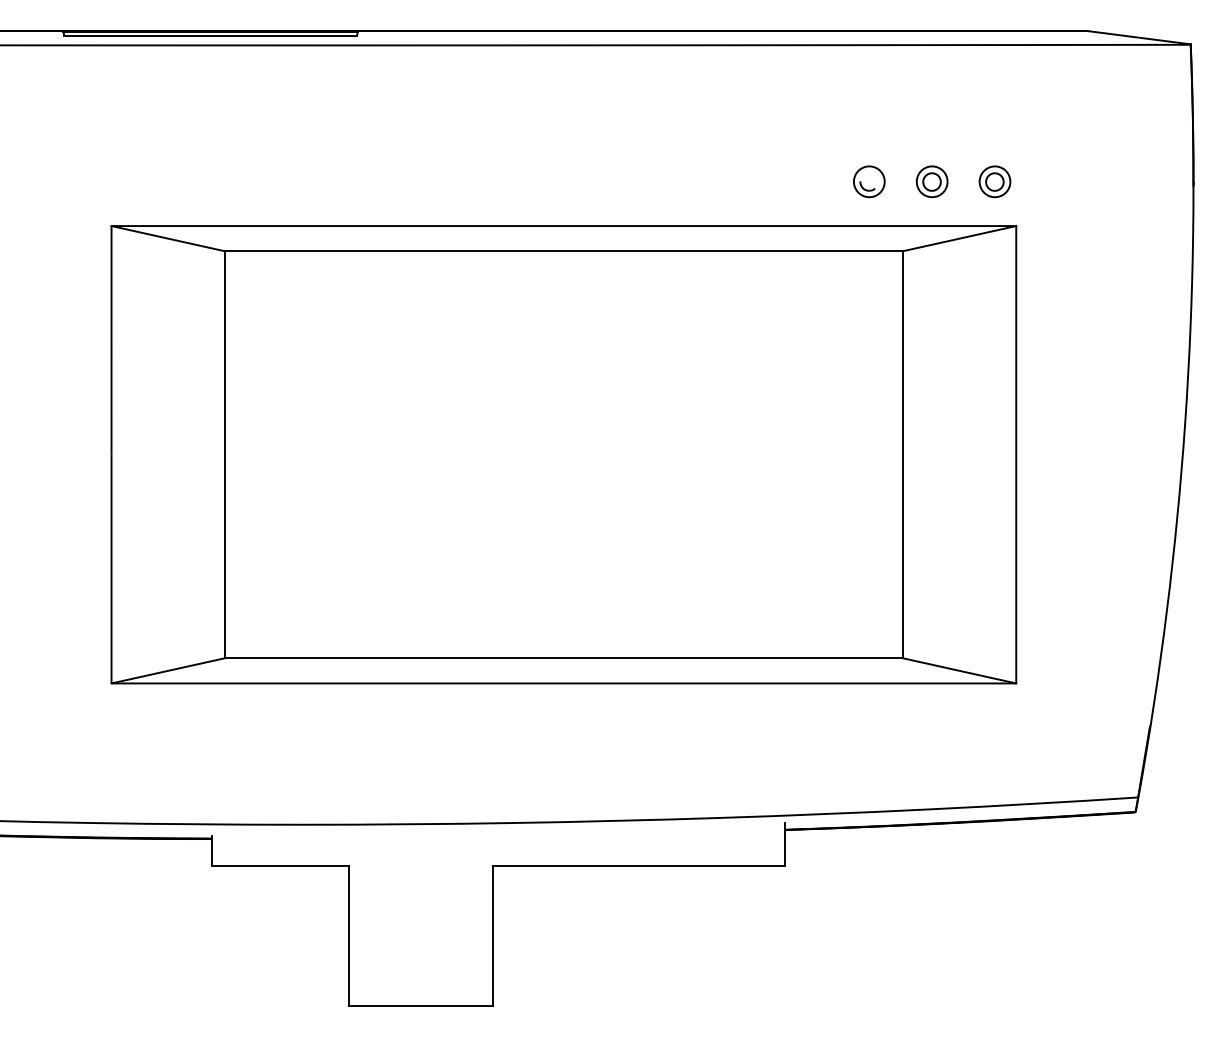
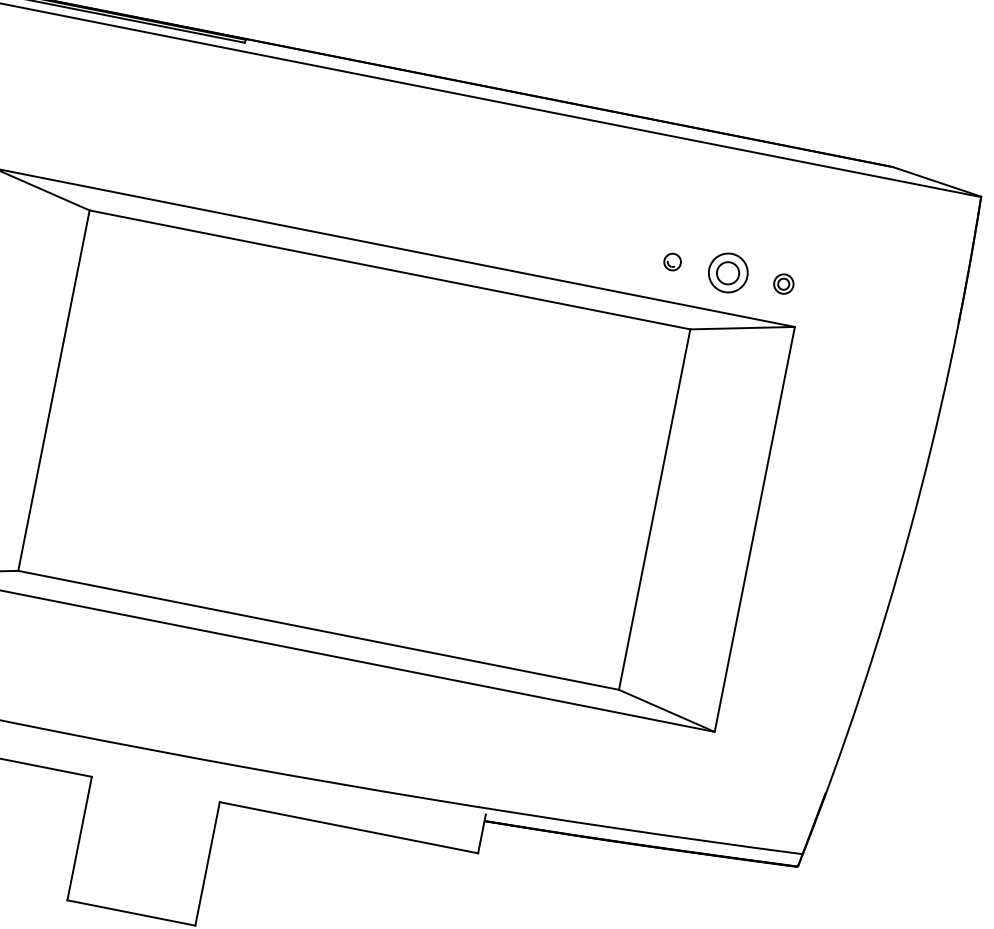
part: (869, 181) -> (672, 261), size x0.6
part: (931, 181) -> (727, 272), size x1.4
part: (994, 181) -> (783, 283), size x0.7

